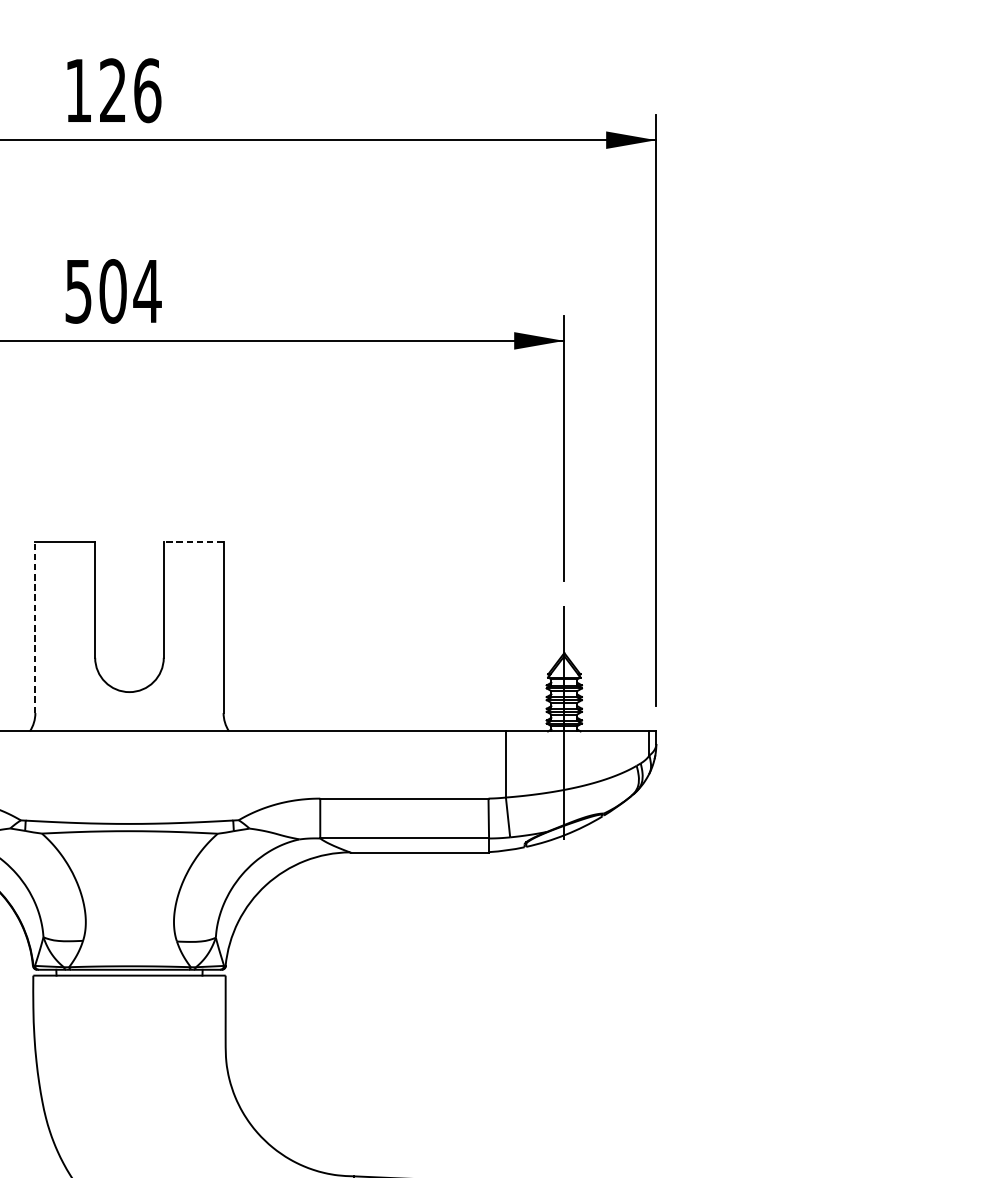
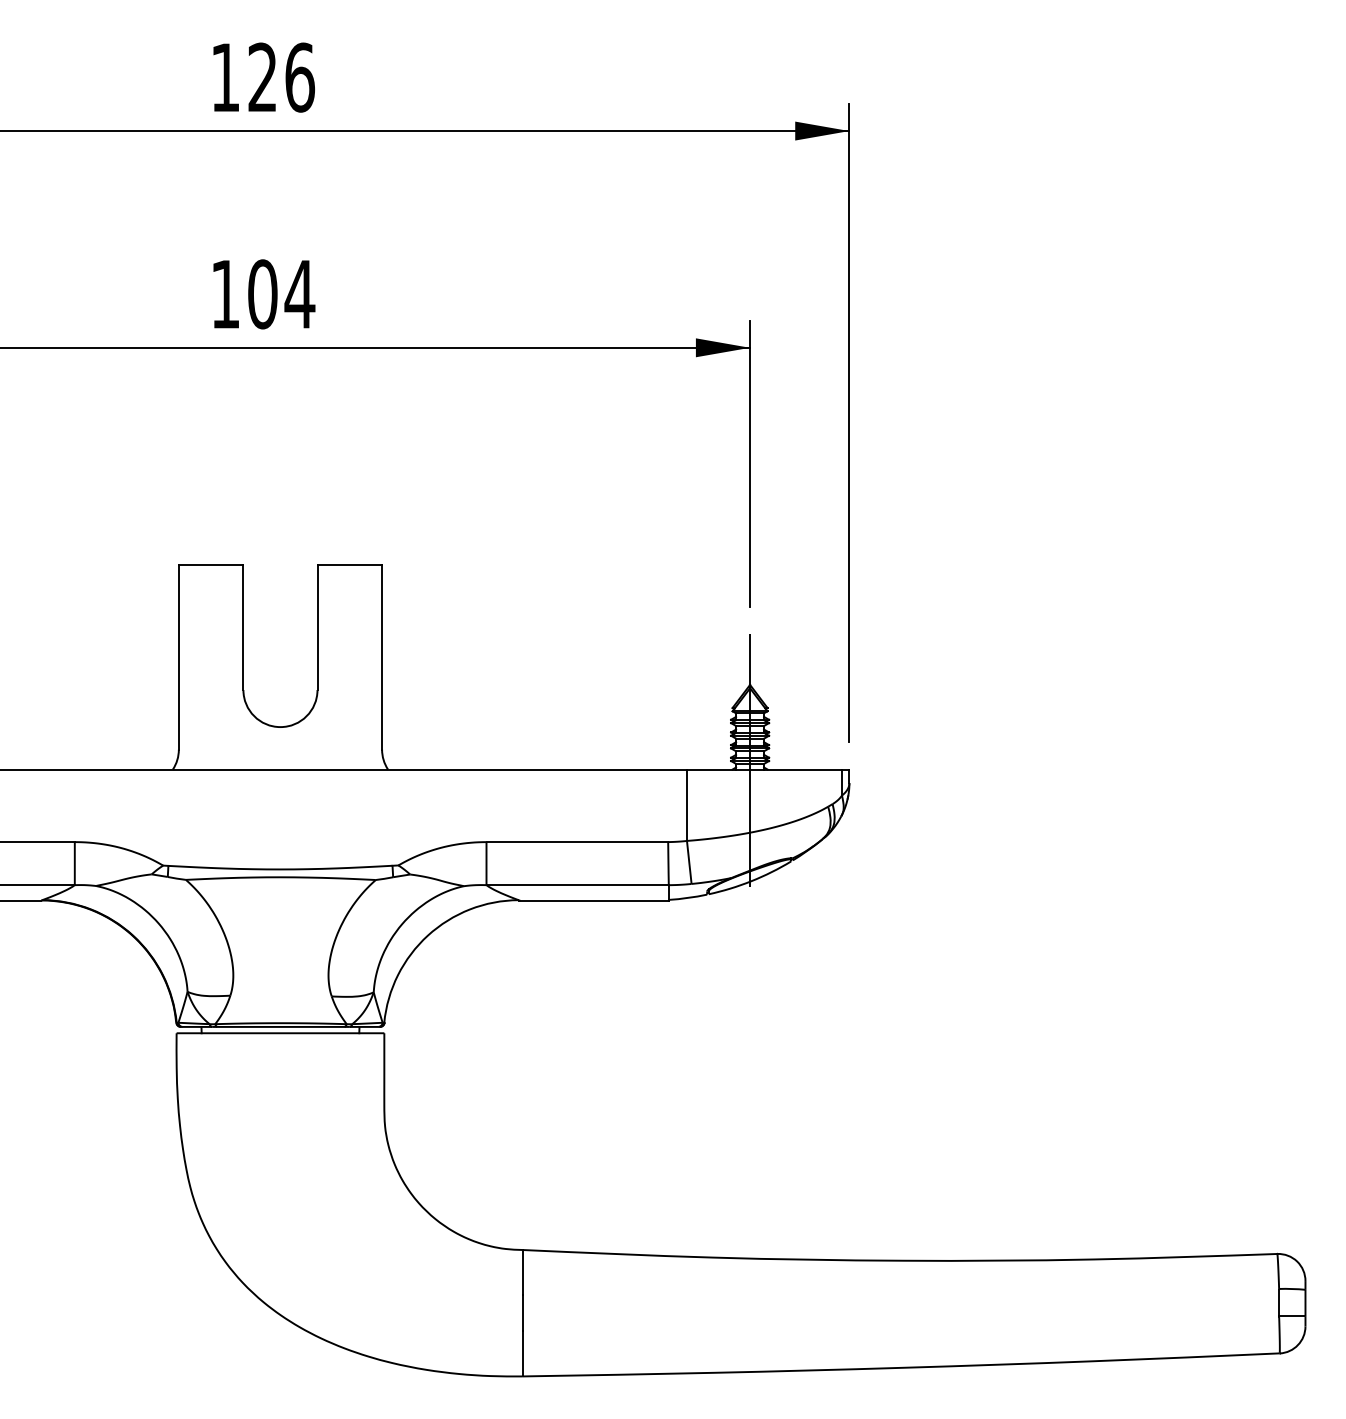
text: (78, 291) -> (225, 294), 504 -> 104
line: (193, 541) -> (349, 564), dashed -> solid
line: (35, 627) -> (178, 657), dashed -> solid

